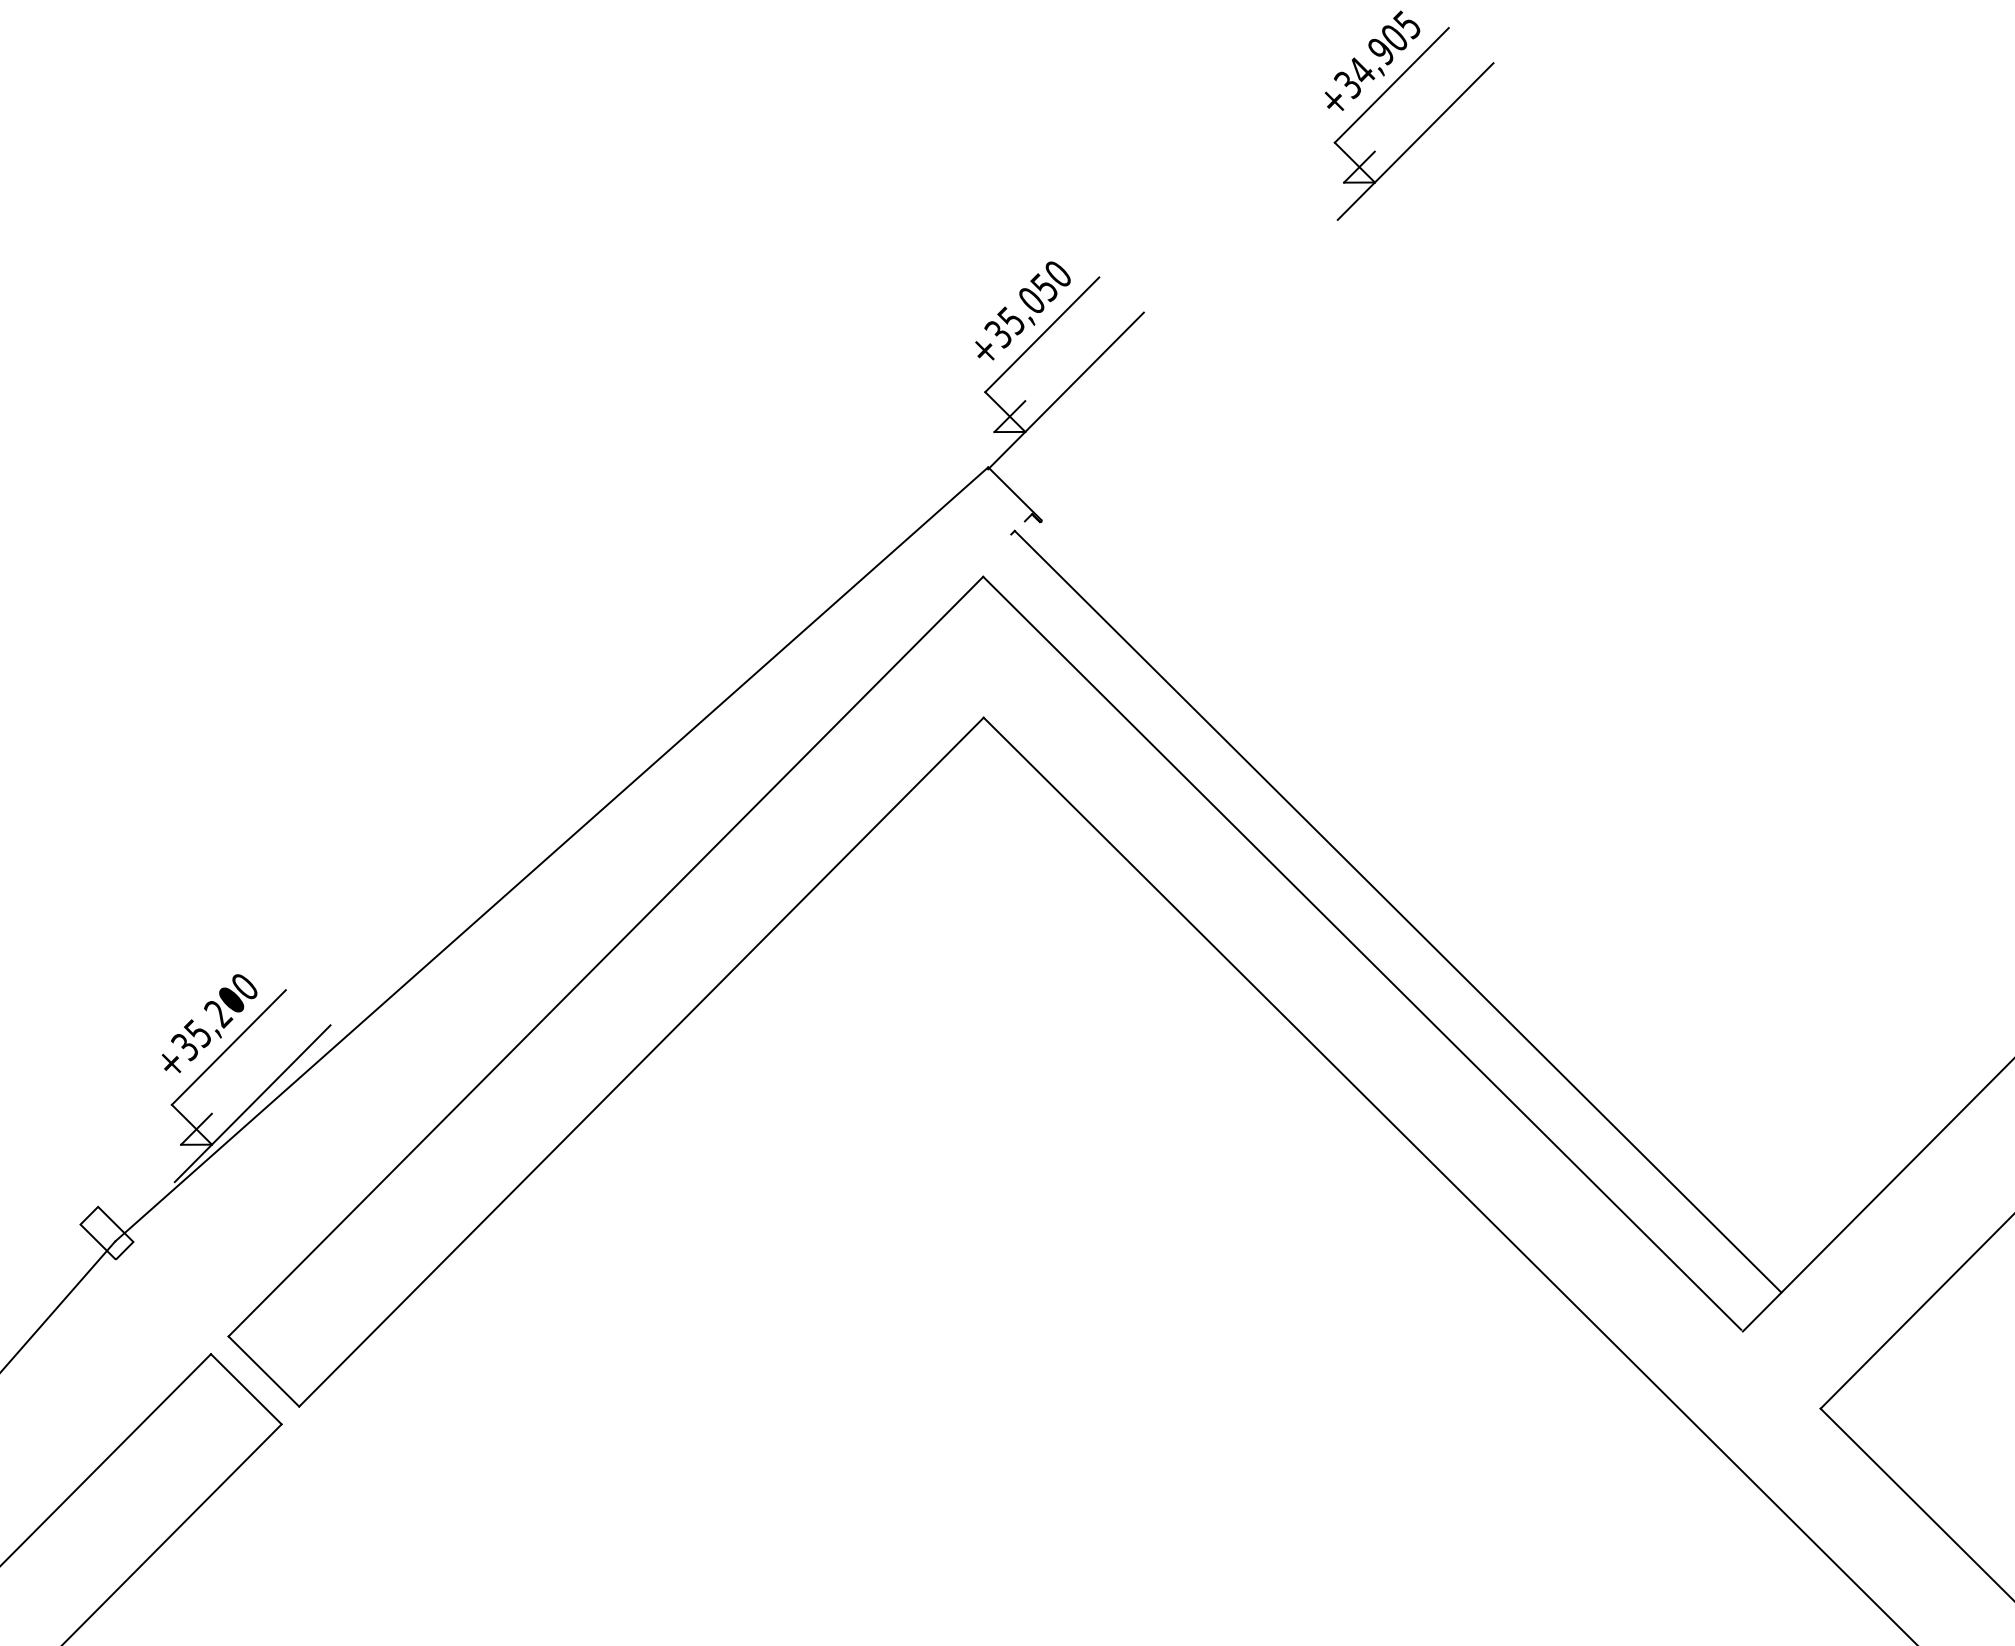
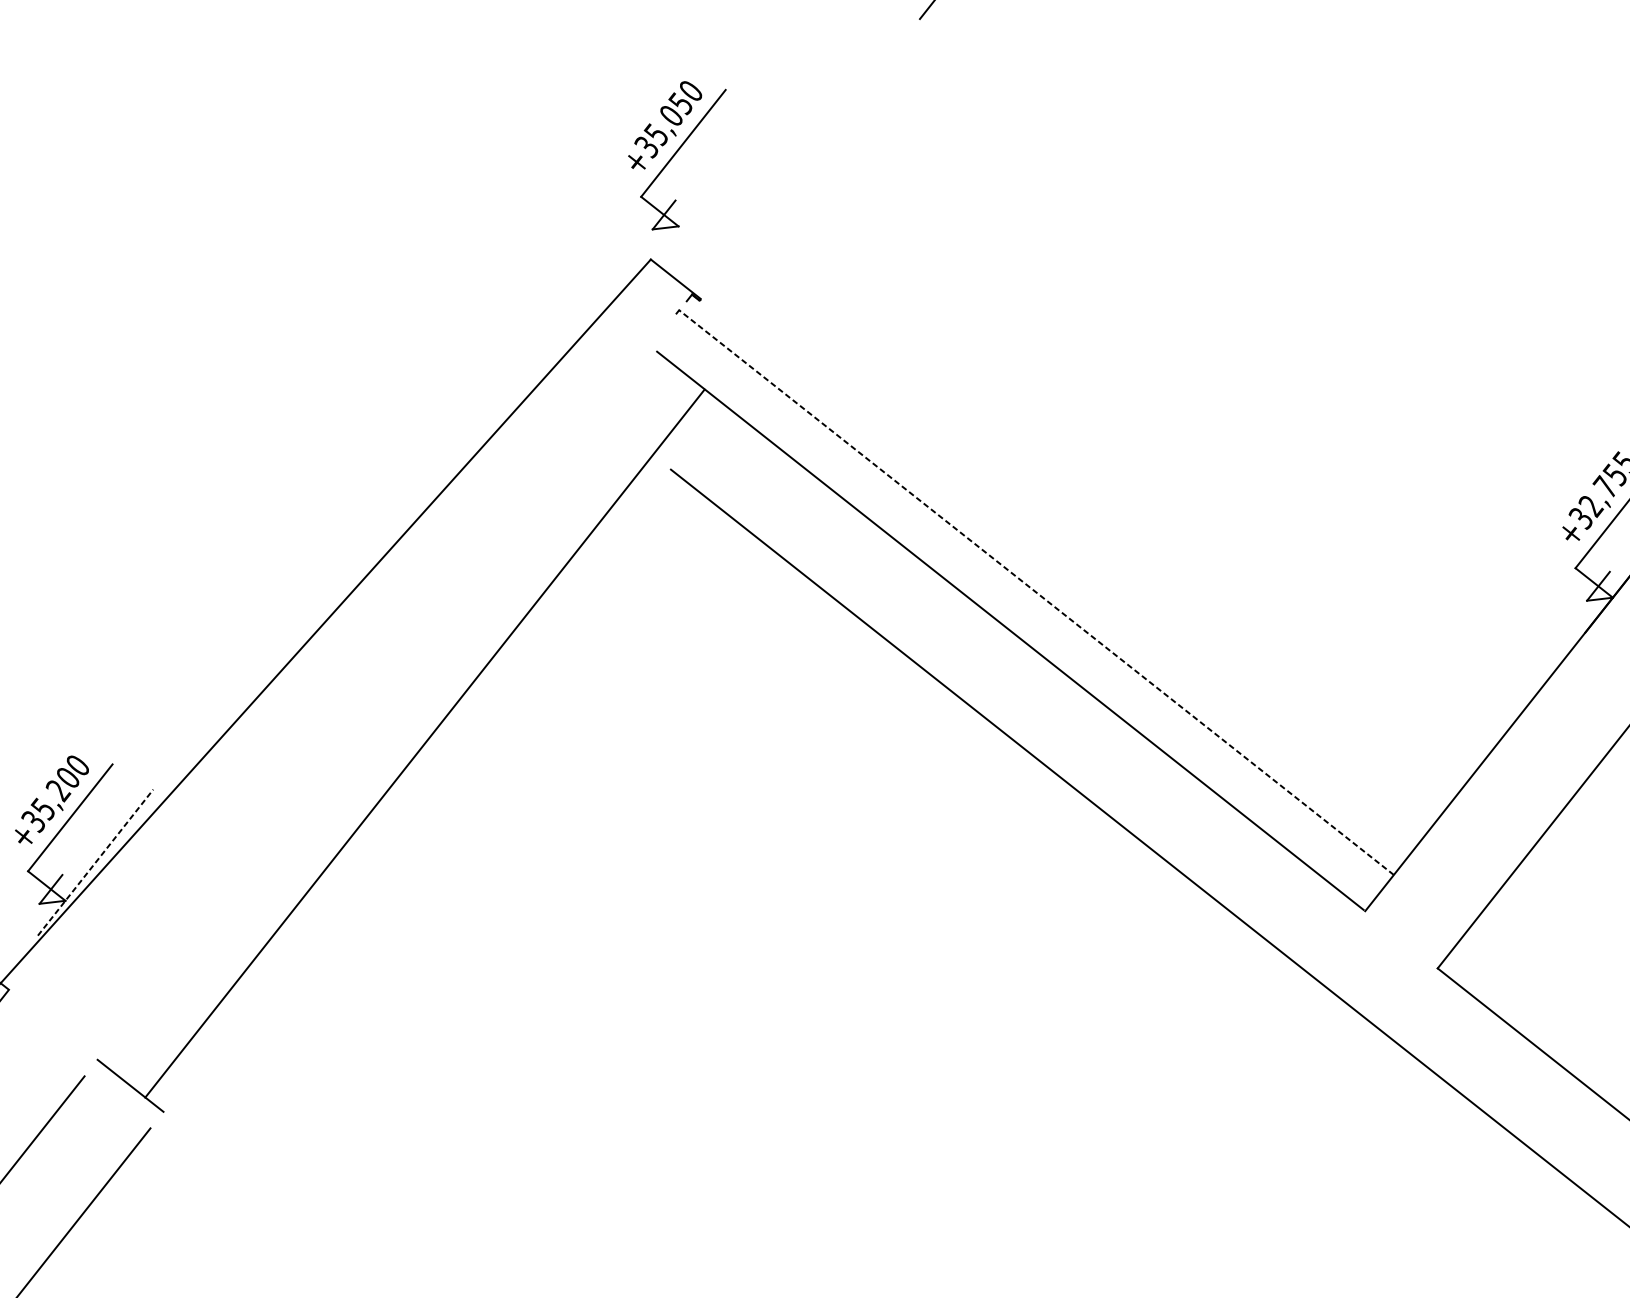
line: (1065, 390) -> (708, 187), removed
line: (1397, 911) -> (1035, 592), solid -> dashed
line: (605, 956) -> (424, 743), moved
line: (641, 1061) -> (417, 790), removed
line: (253, 1103) -> (96, 862), solid -> dashed
line: (245, 1389) -> (116, 1102), removed

